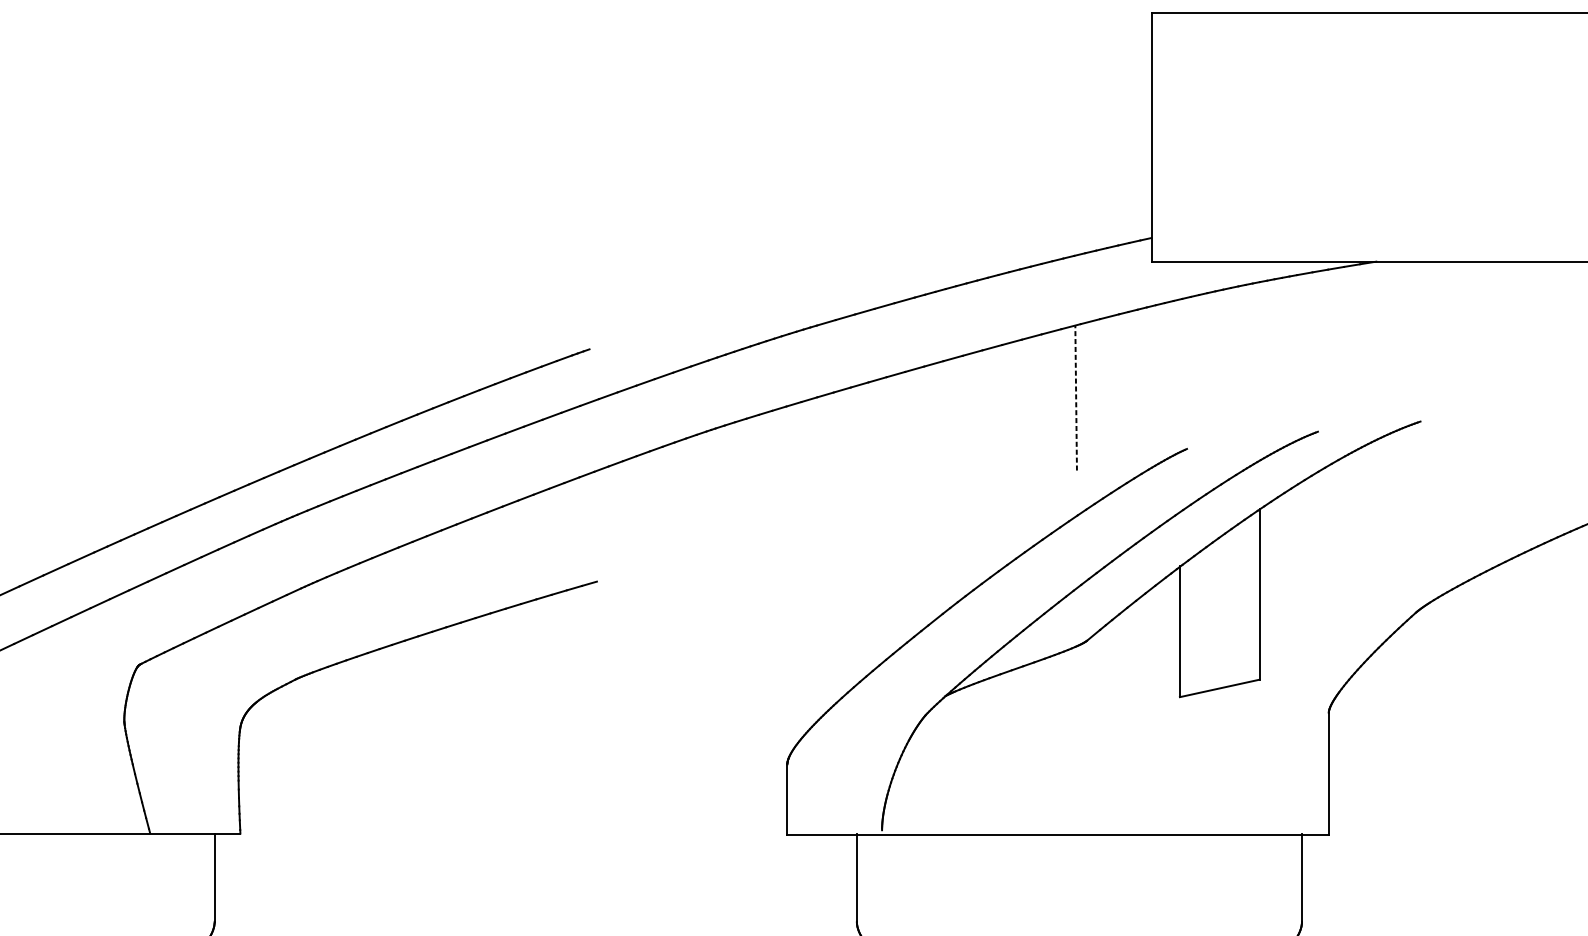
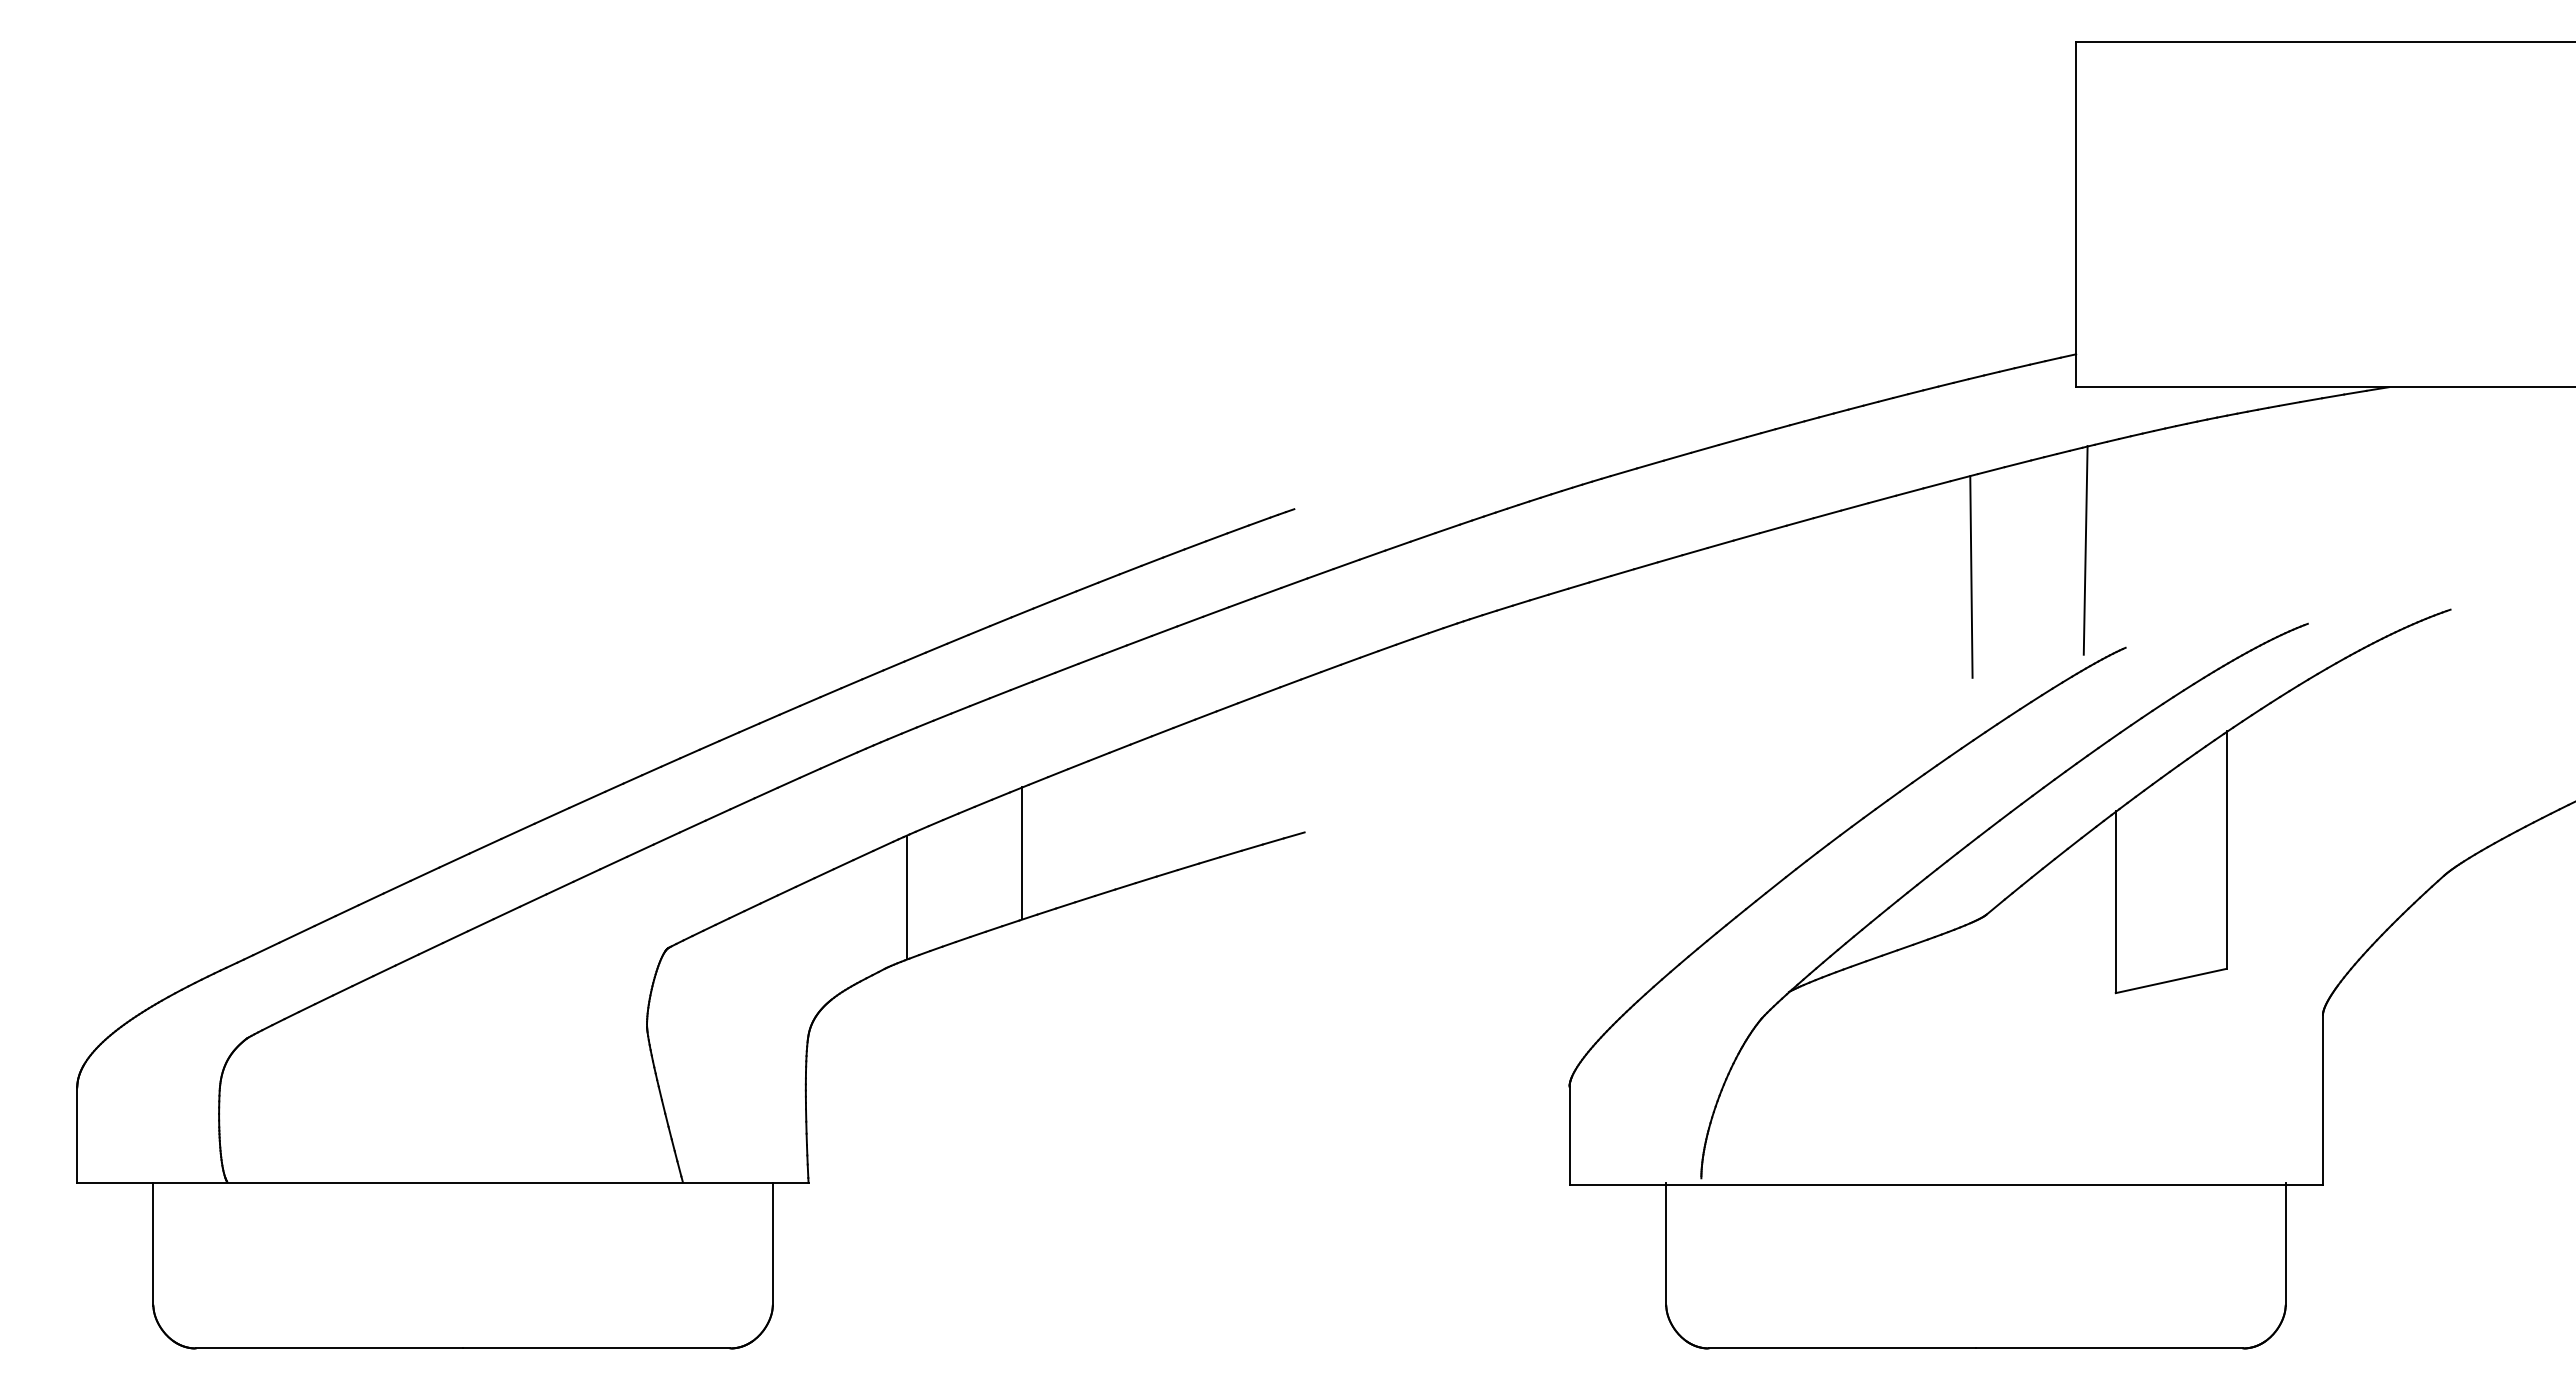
line: (1158, 379) -> (2085, 550), added
line: (1076, 397) -> (1971, 576), dashed -> solid
line: (393, 596) -> (1021, 852), added
line: (310, 628) -> (906, 897), added

